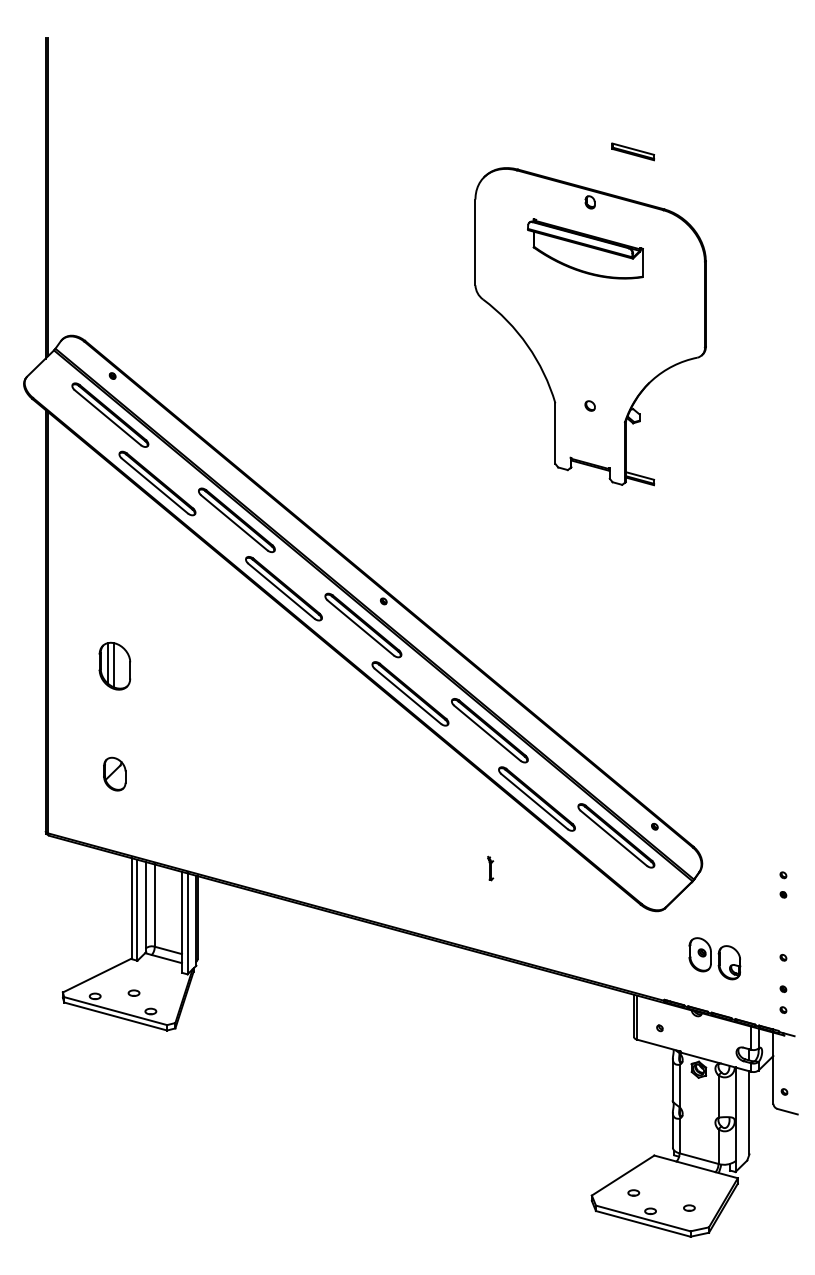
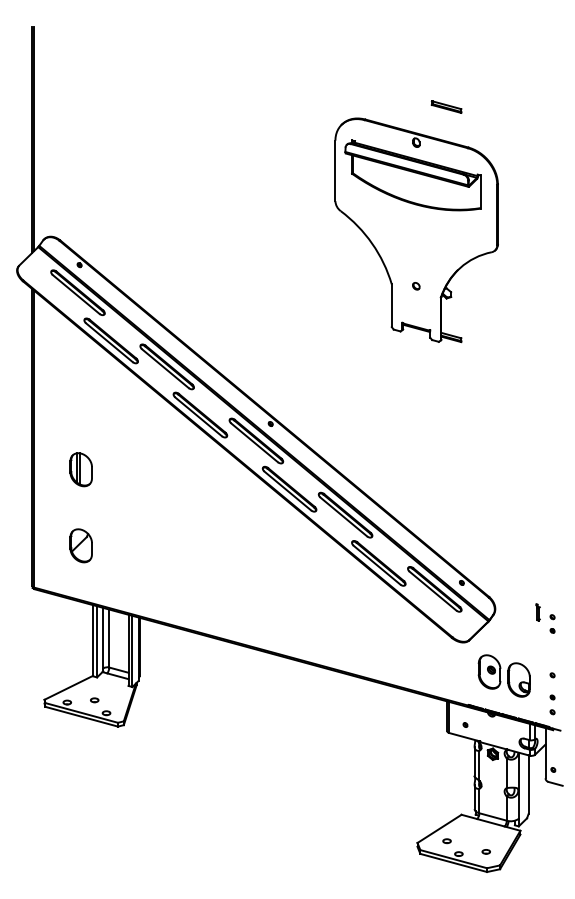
part: (584, 248) -> (412, 175), size x1.67
part: (113, 773) -> (80, 545), size x1.43
part: (489, 868) -> (537, 612), moved
part: (713, 958) -> (503, 675), size x1.43

